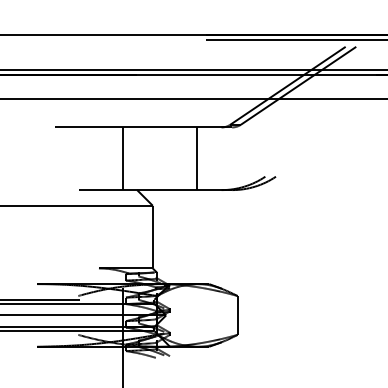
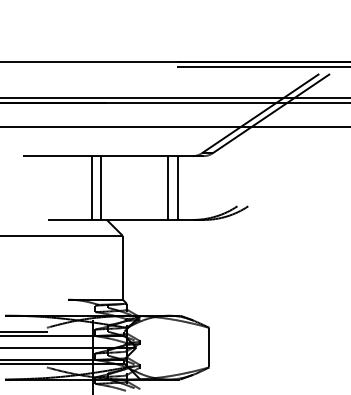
line: (131, 158) -> (101, 187), added
line: (207, 158) -> (178, 187), added

